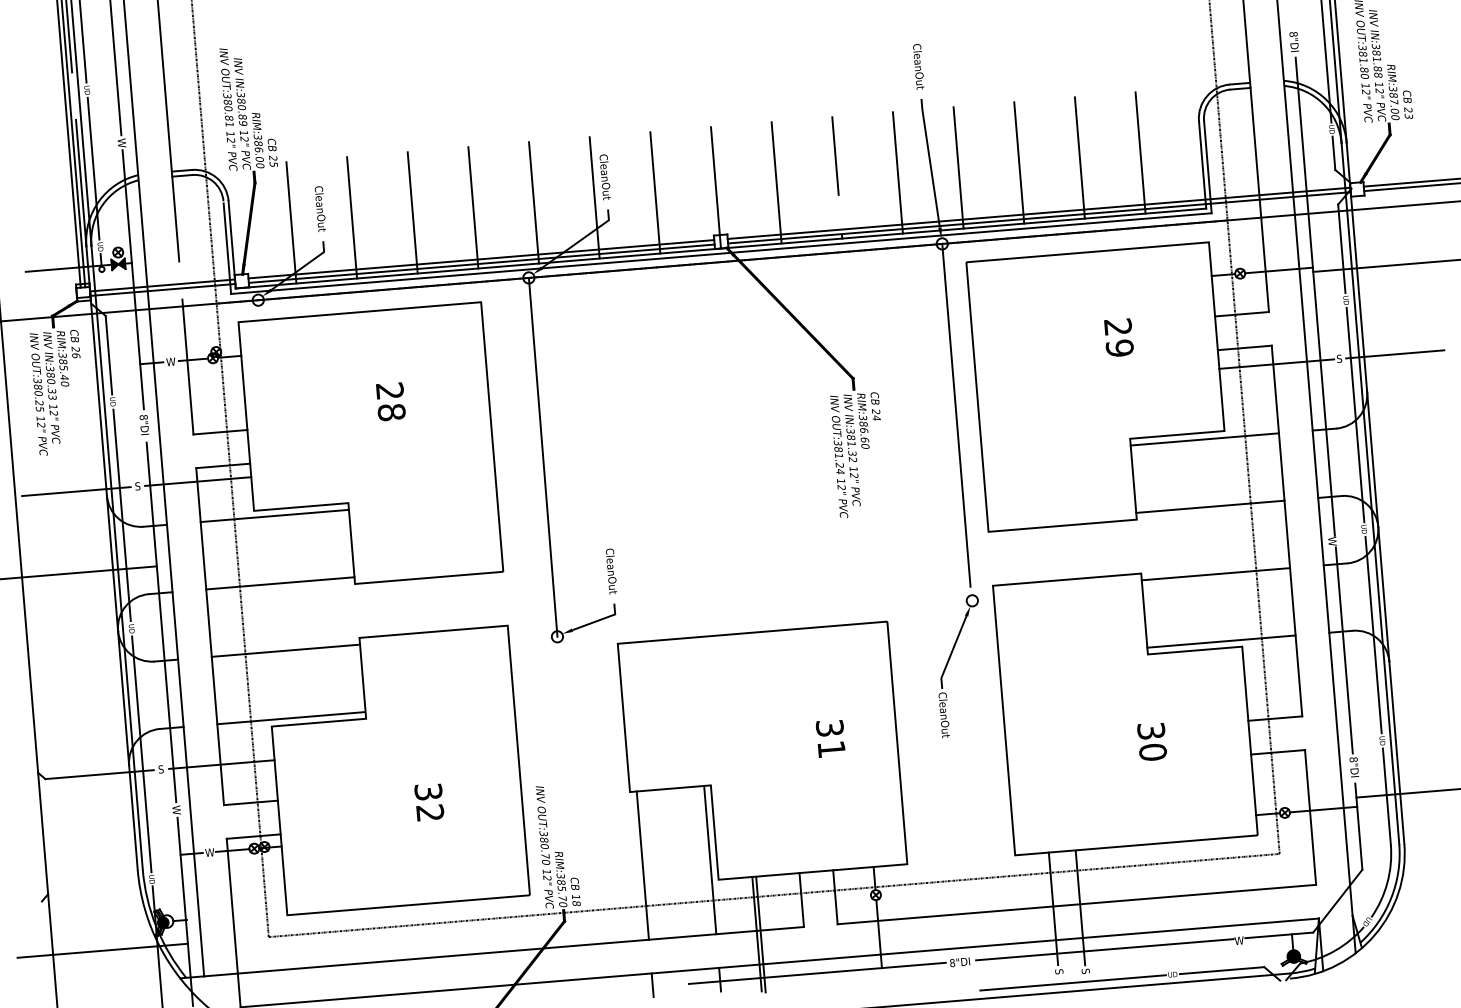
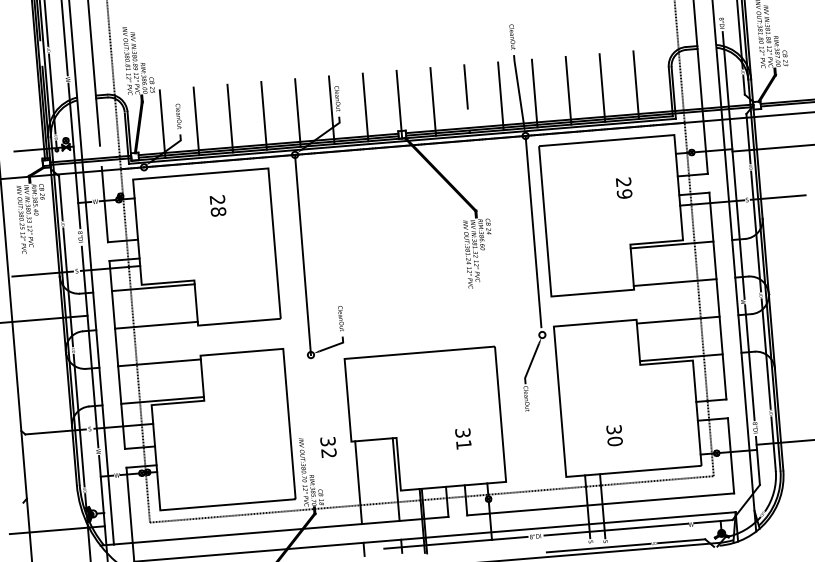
text: (389, 400) -> (217, 205), moved
text: (830, 737) -> (463, 438), moved
text: (1151, 741) -> (614, 435), moved
text: (429, 802) -> (328, 447), moved

